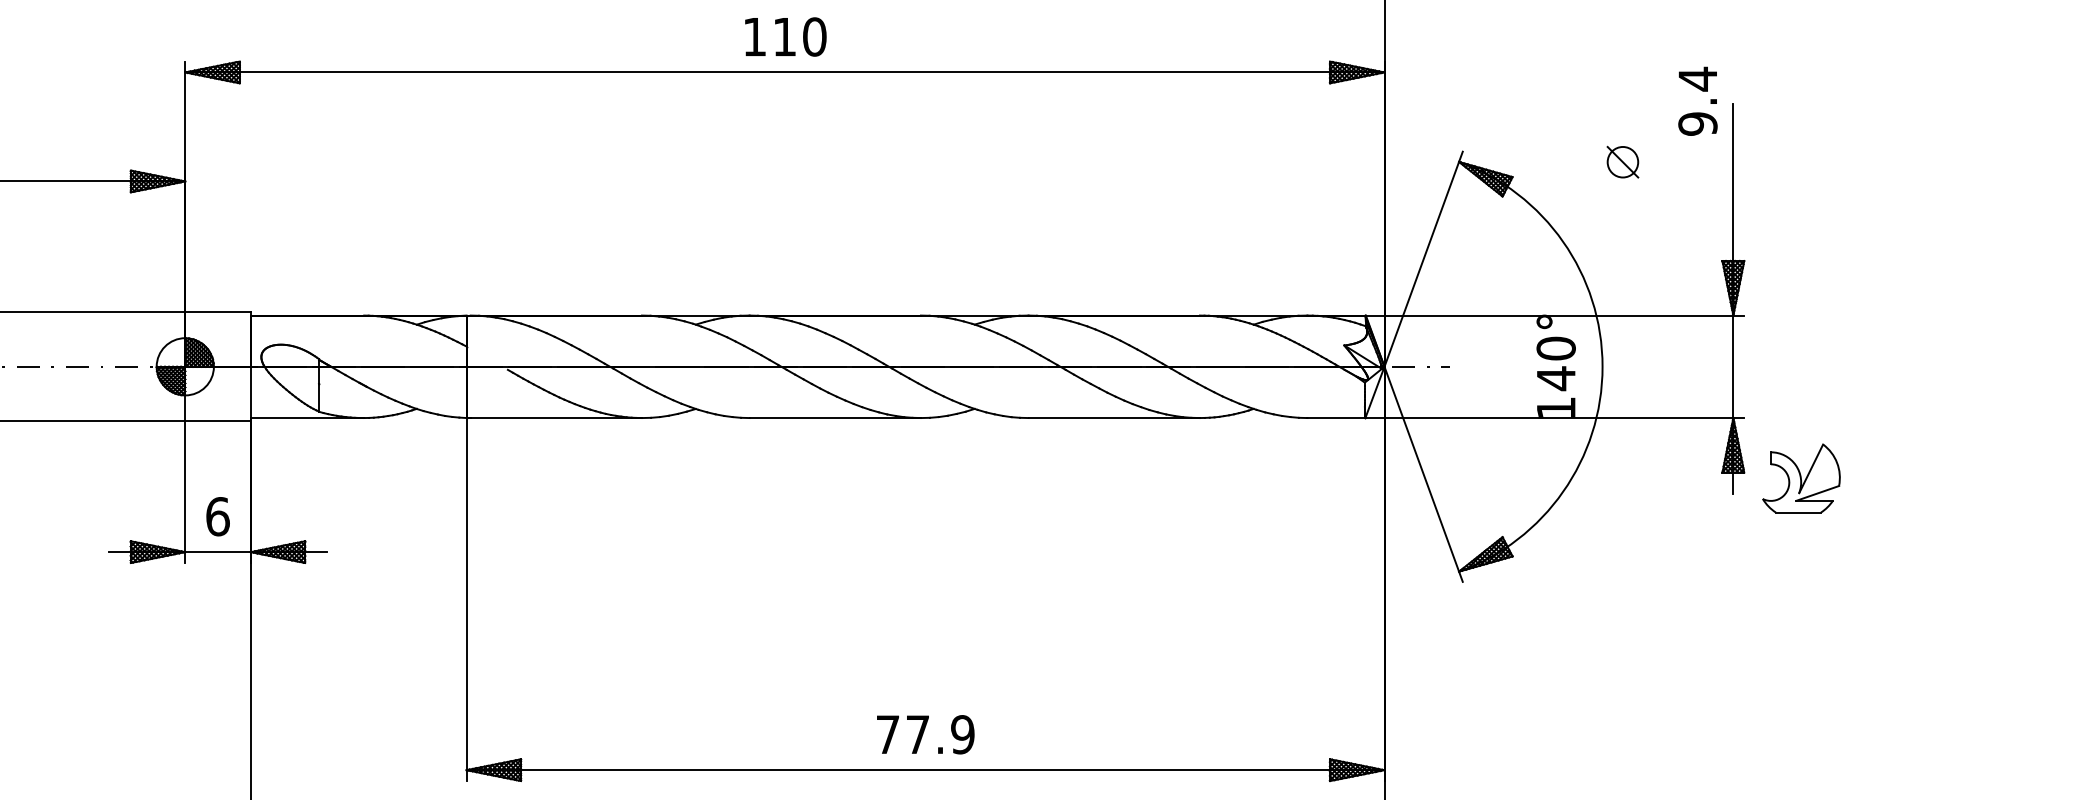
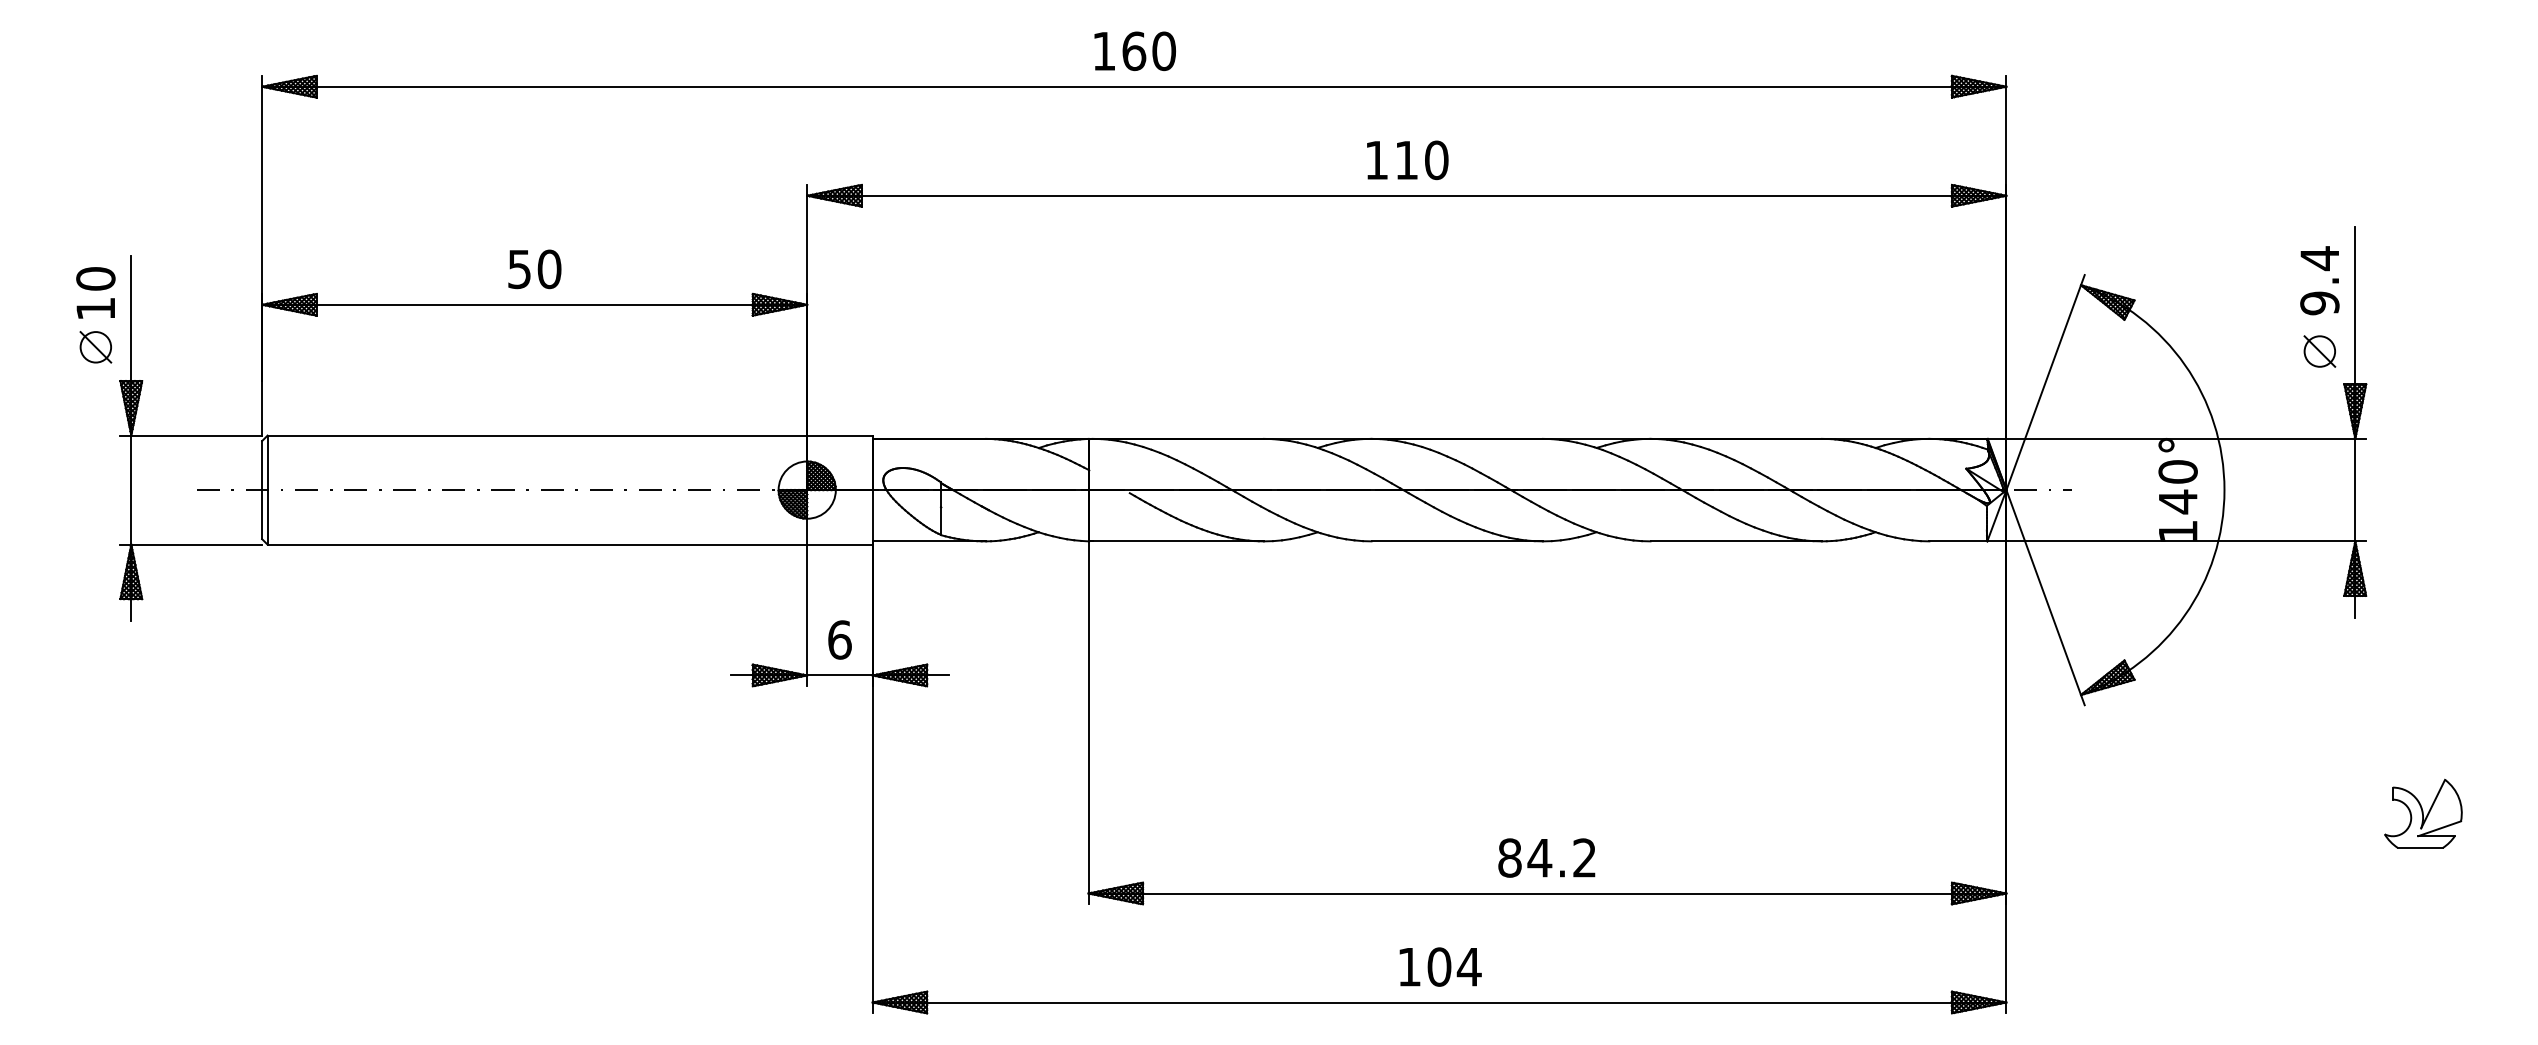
text: (1697, 101) -> (2319, 280), moved
part: (1622, 162) -> (2319, 351), moved
part: (1801, 478) -> (2423, 813), moved
text: (925, 734) -> (1547, 857), 77.9 -> 84.2

